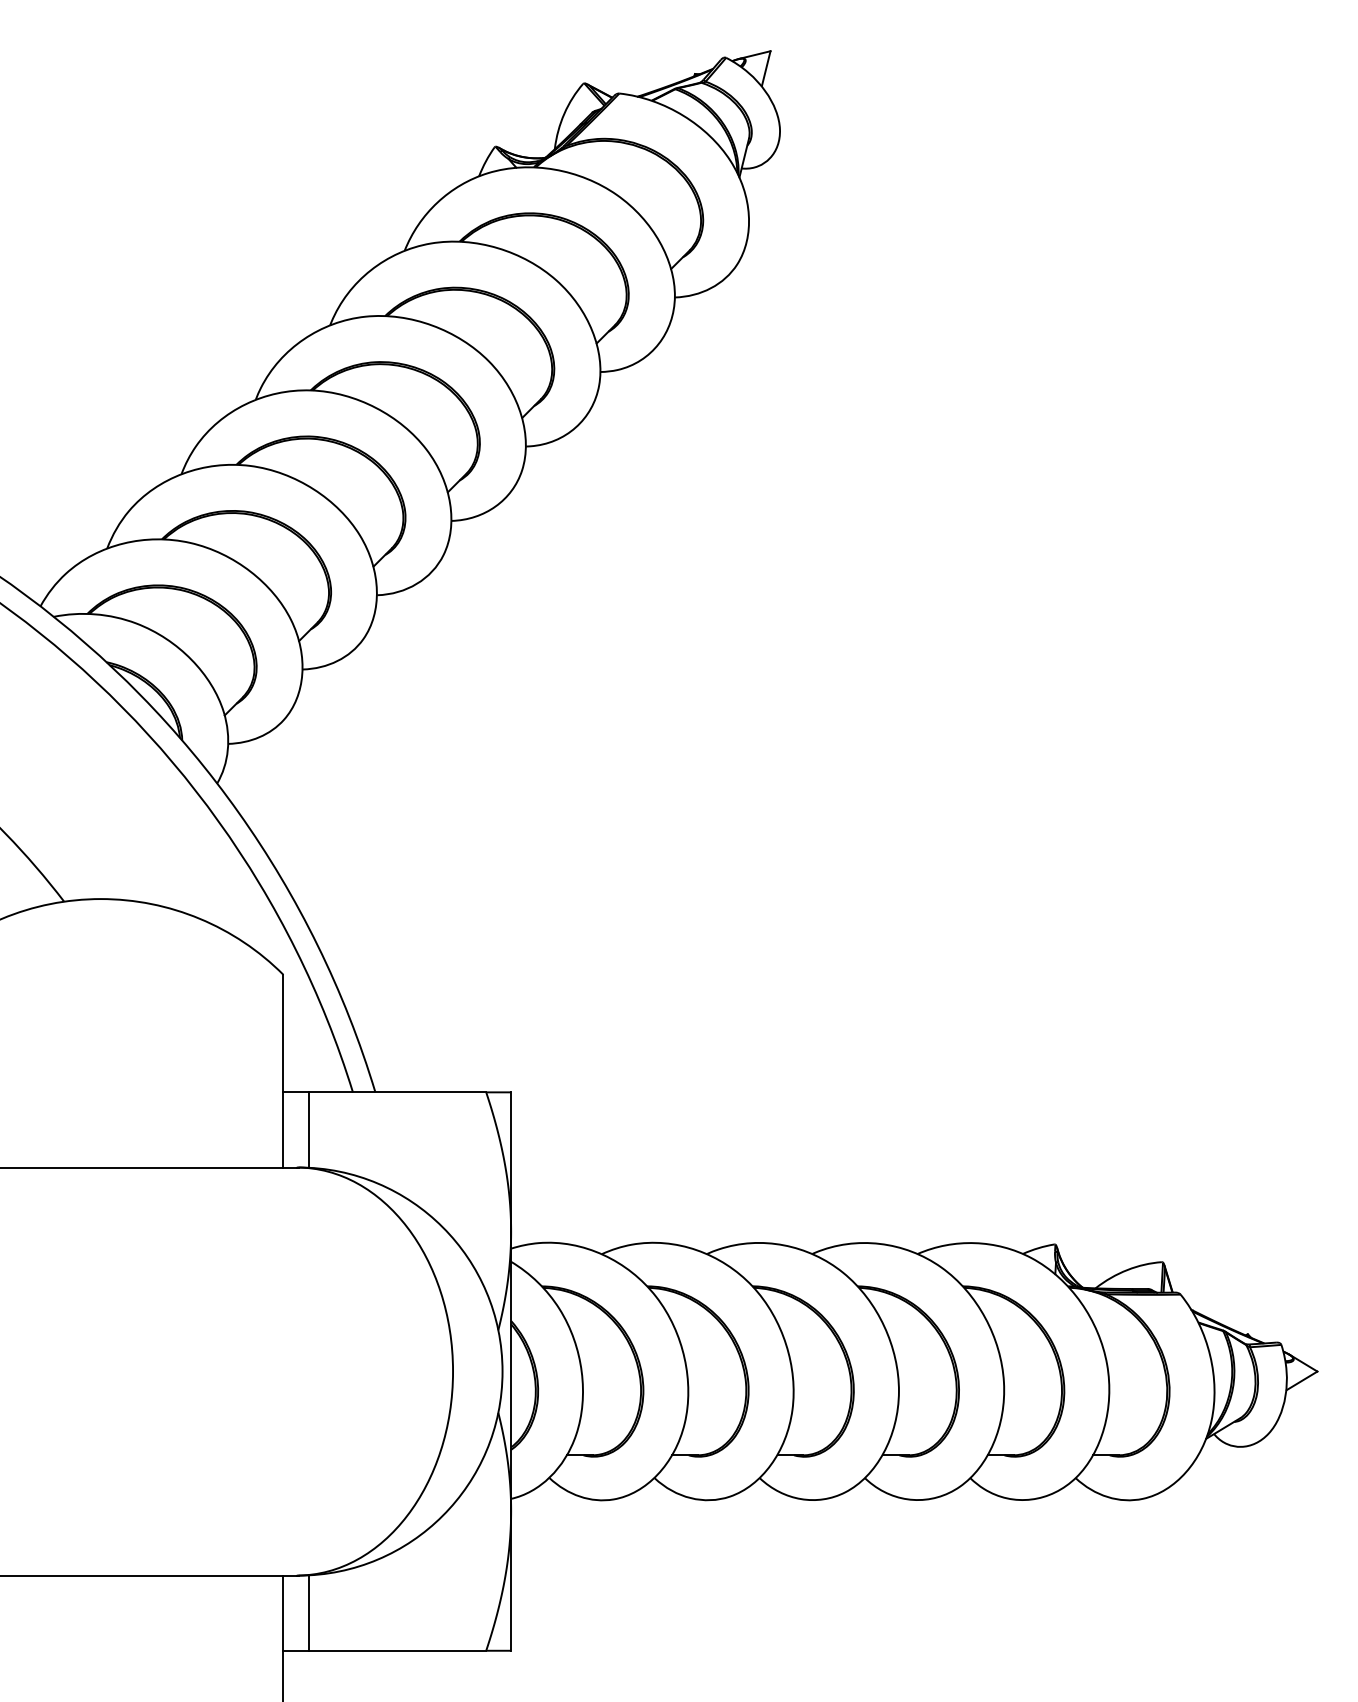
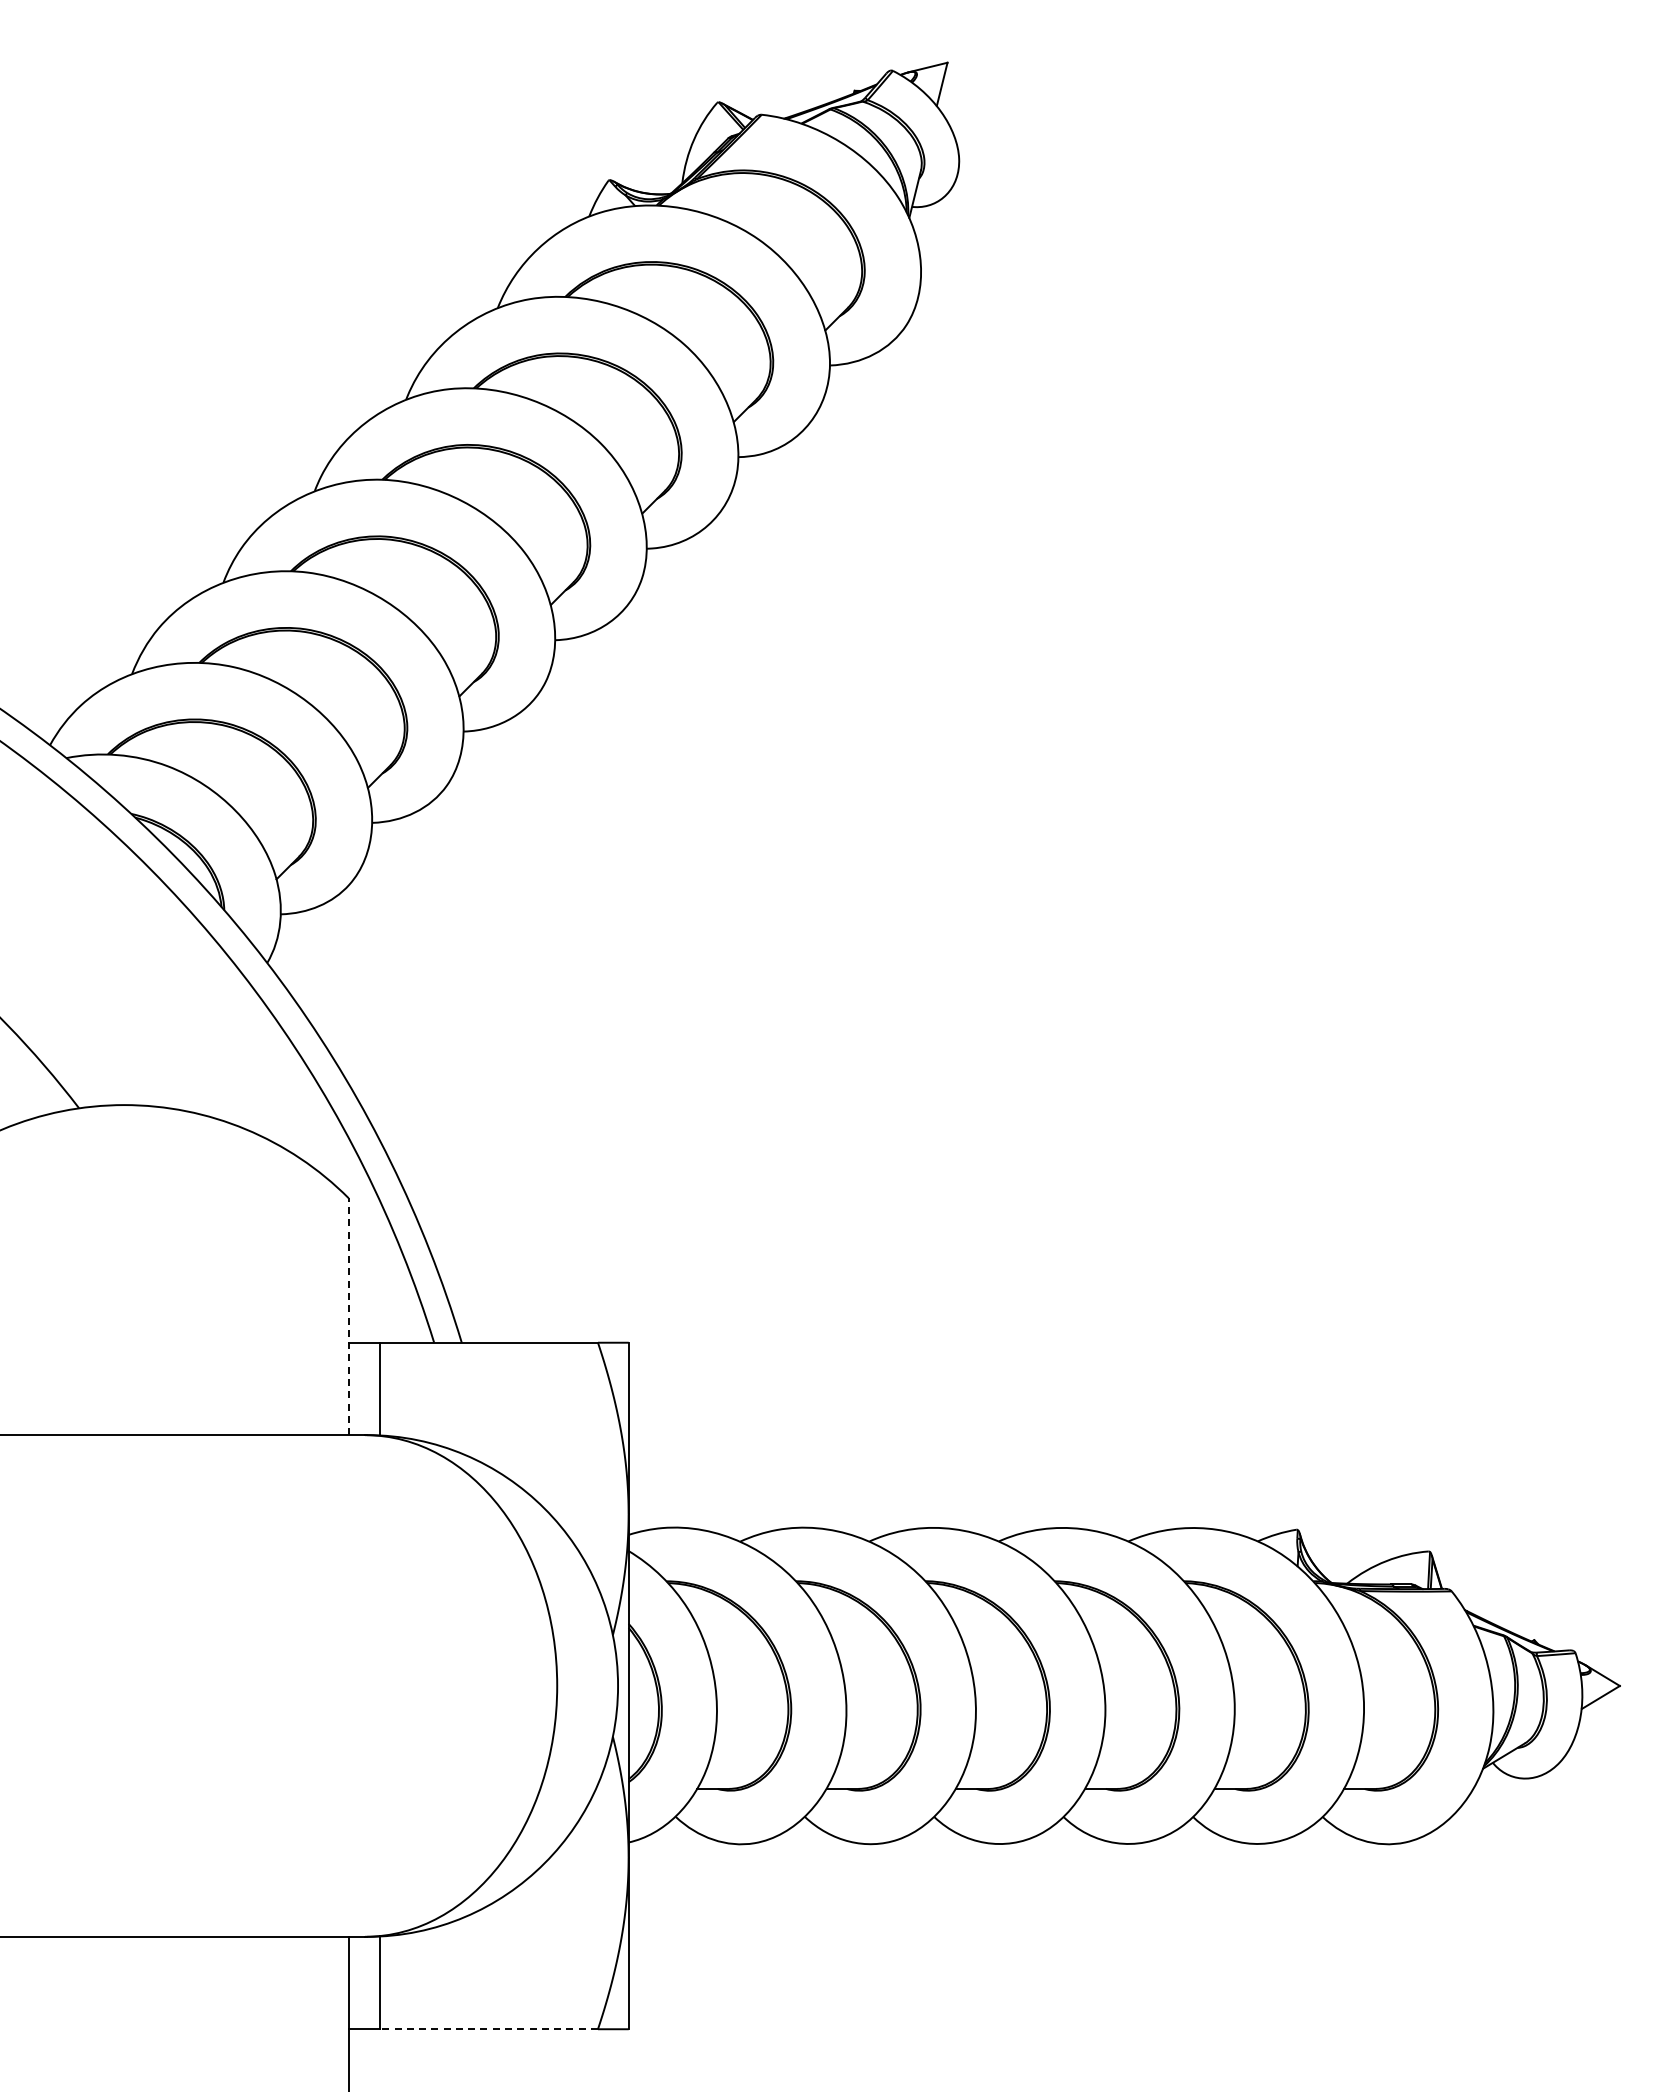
line: (283, 1071) -> (348, 1316), solid -> dashed
line: (397, 1650) -> (489, 2029), solid -> dashed

